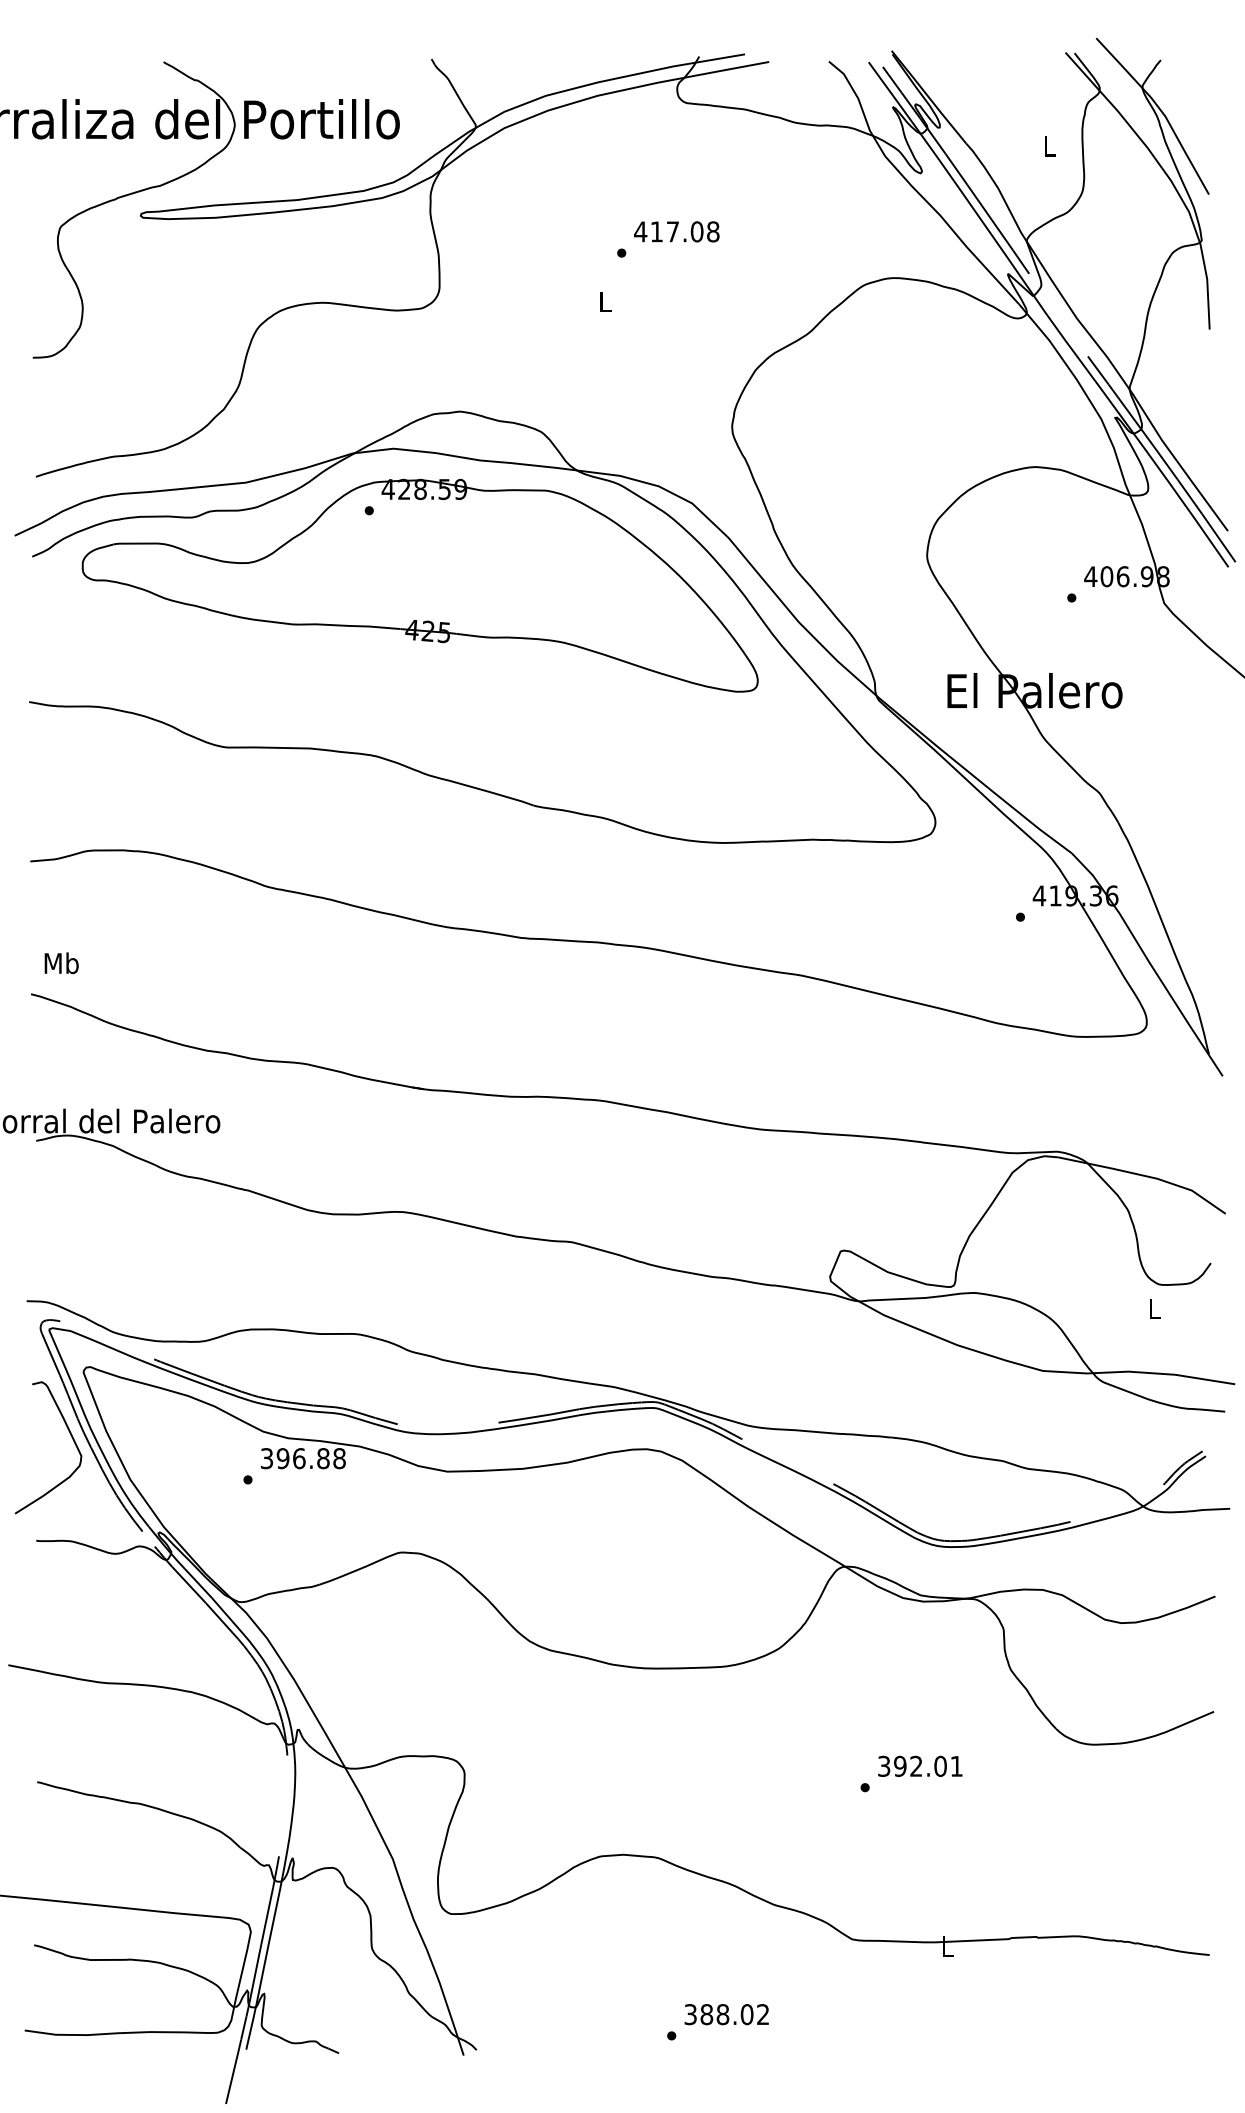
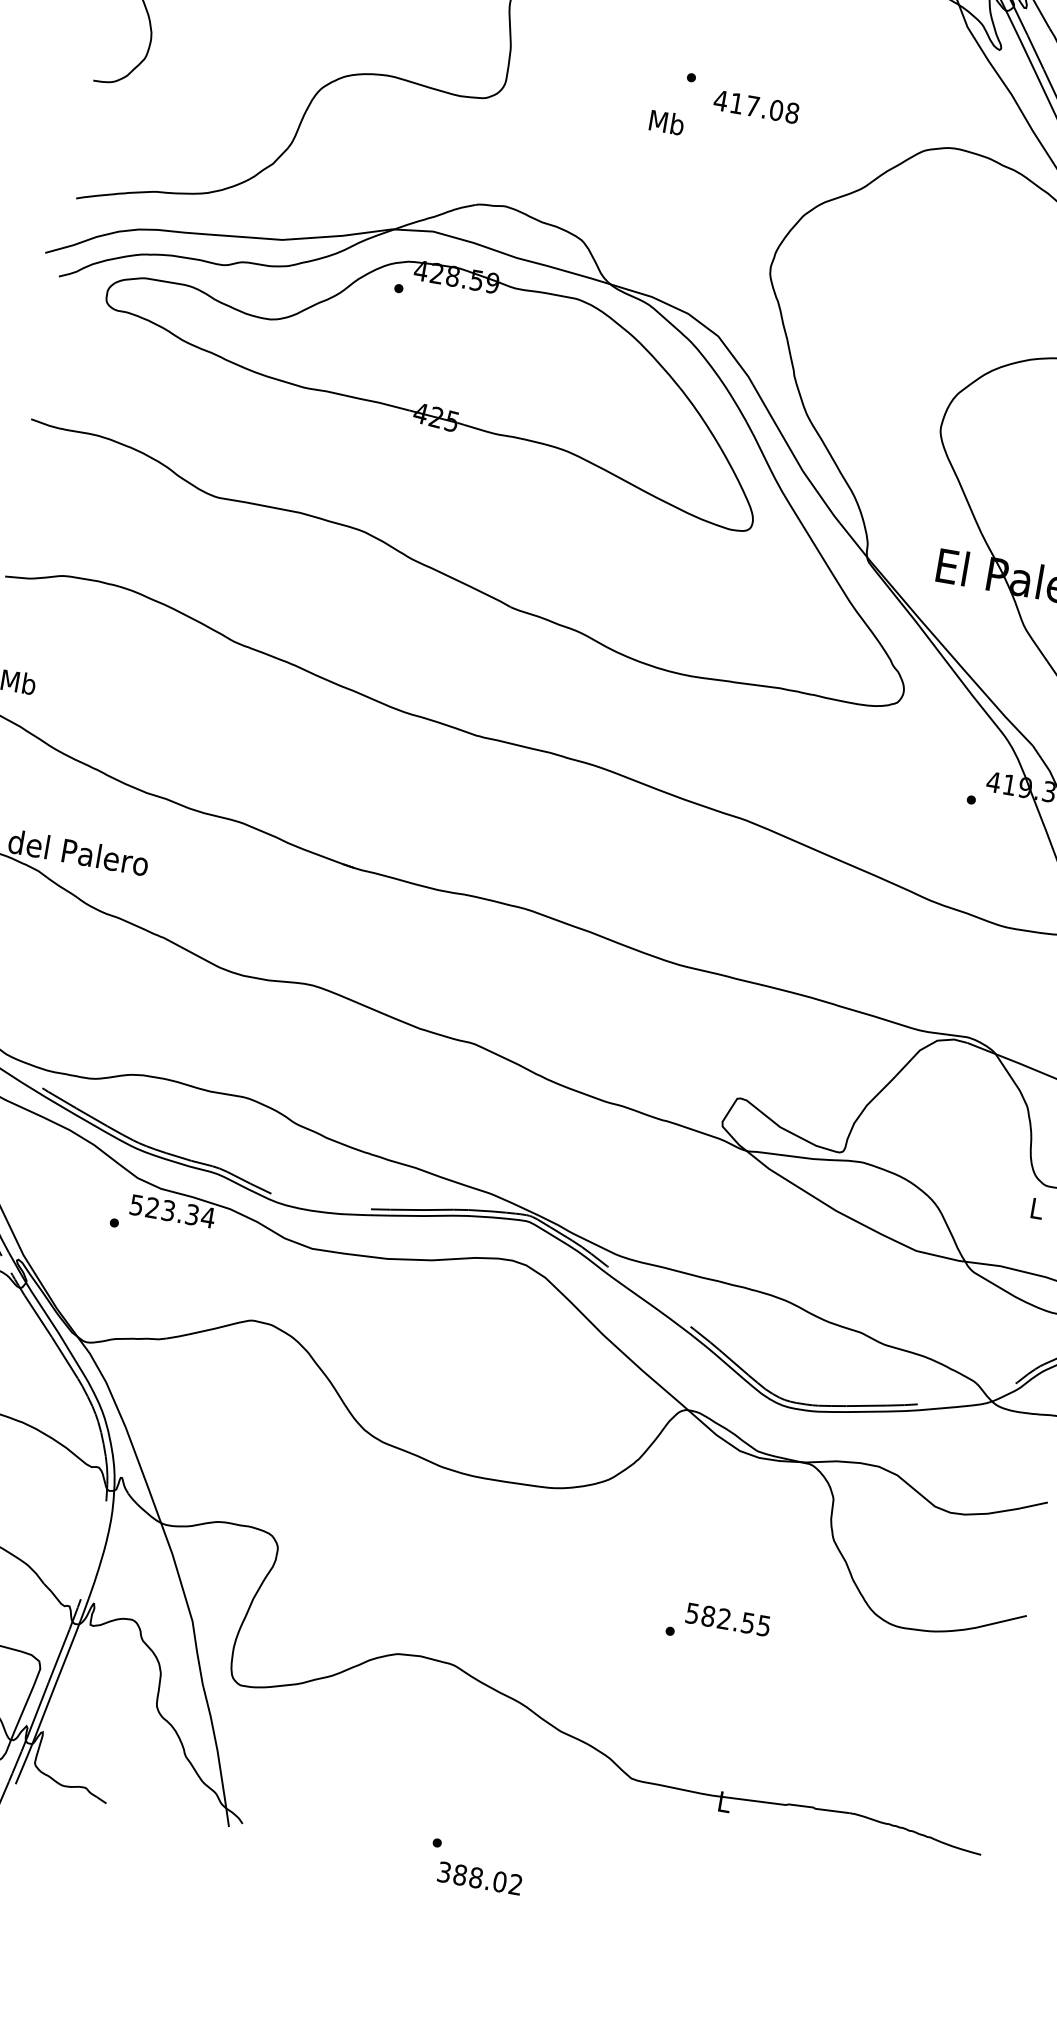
text: (676, 231) -> (756, 106), moved
text: (605, 301) -> (667, 122), L -> Mb
text: (303, 1458) -> (172, 1211), 396.88 -> 523.34
text: (920, 1765) -> (728, 1618), 392.01 -> 582.55
text: (726, 2014) -> (479, 1878), moved

